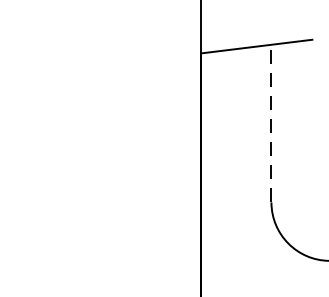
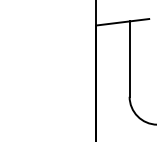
line: (271, 124) -> (129, 59), dashed -> solid

